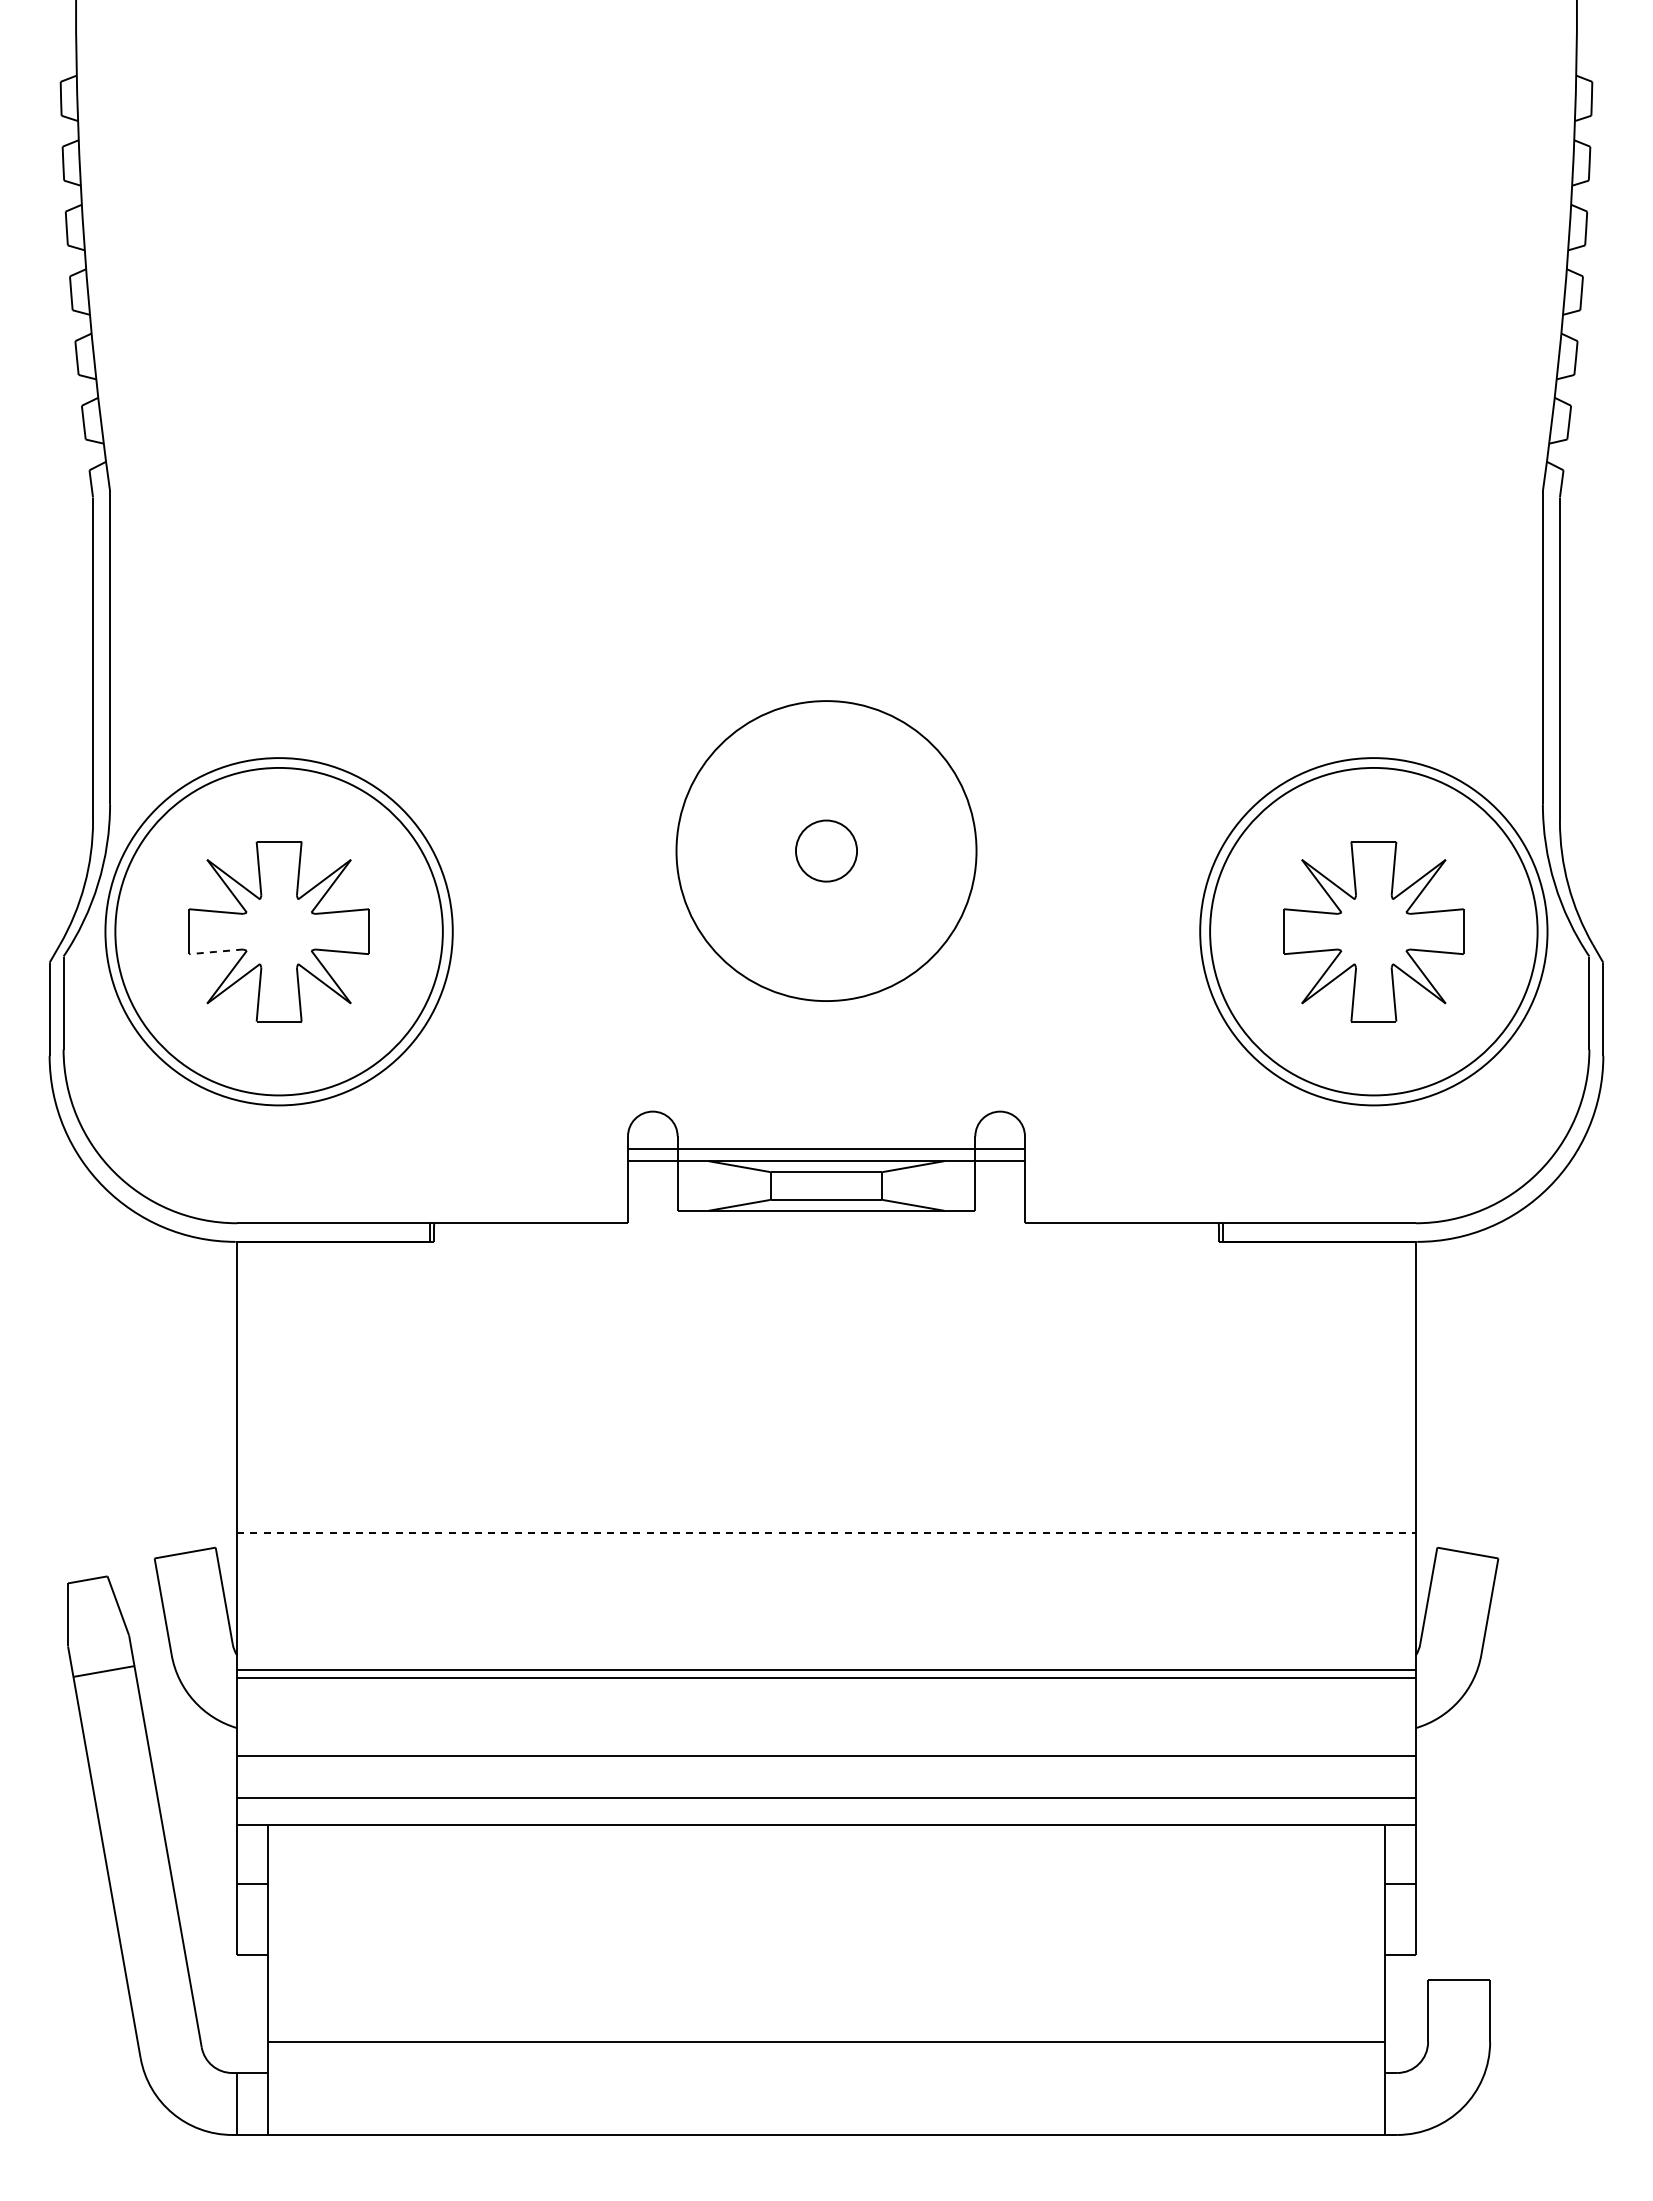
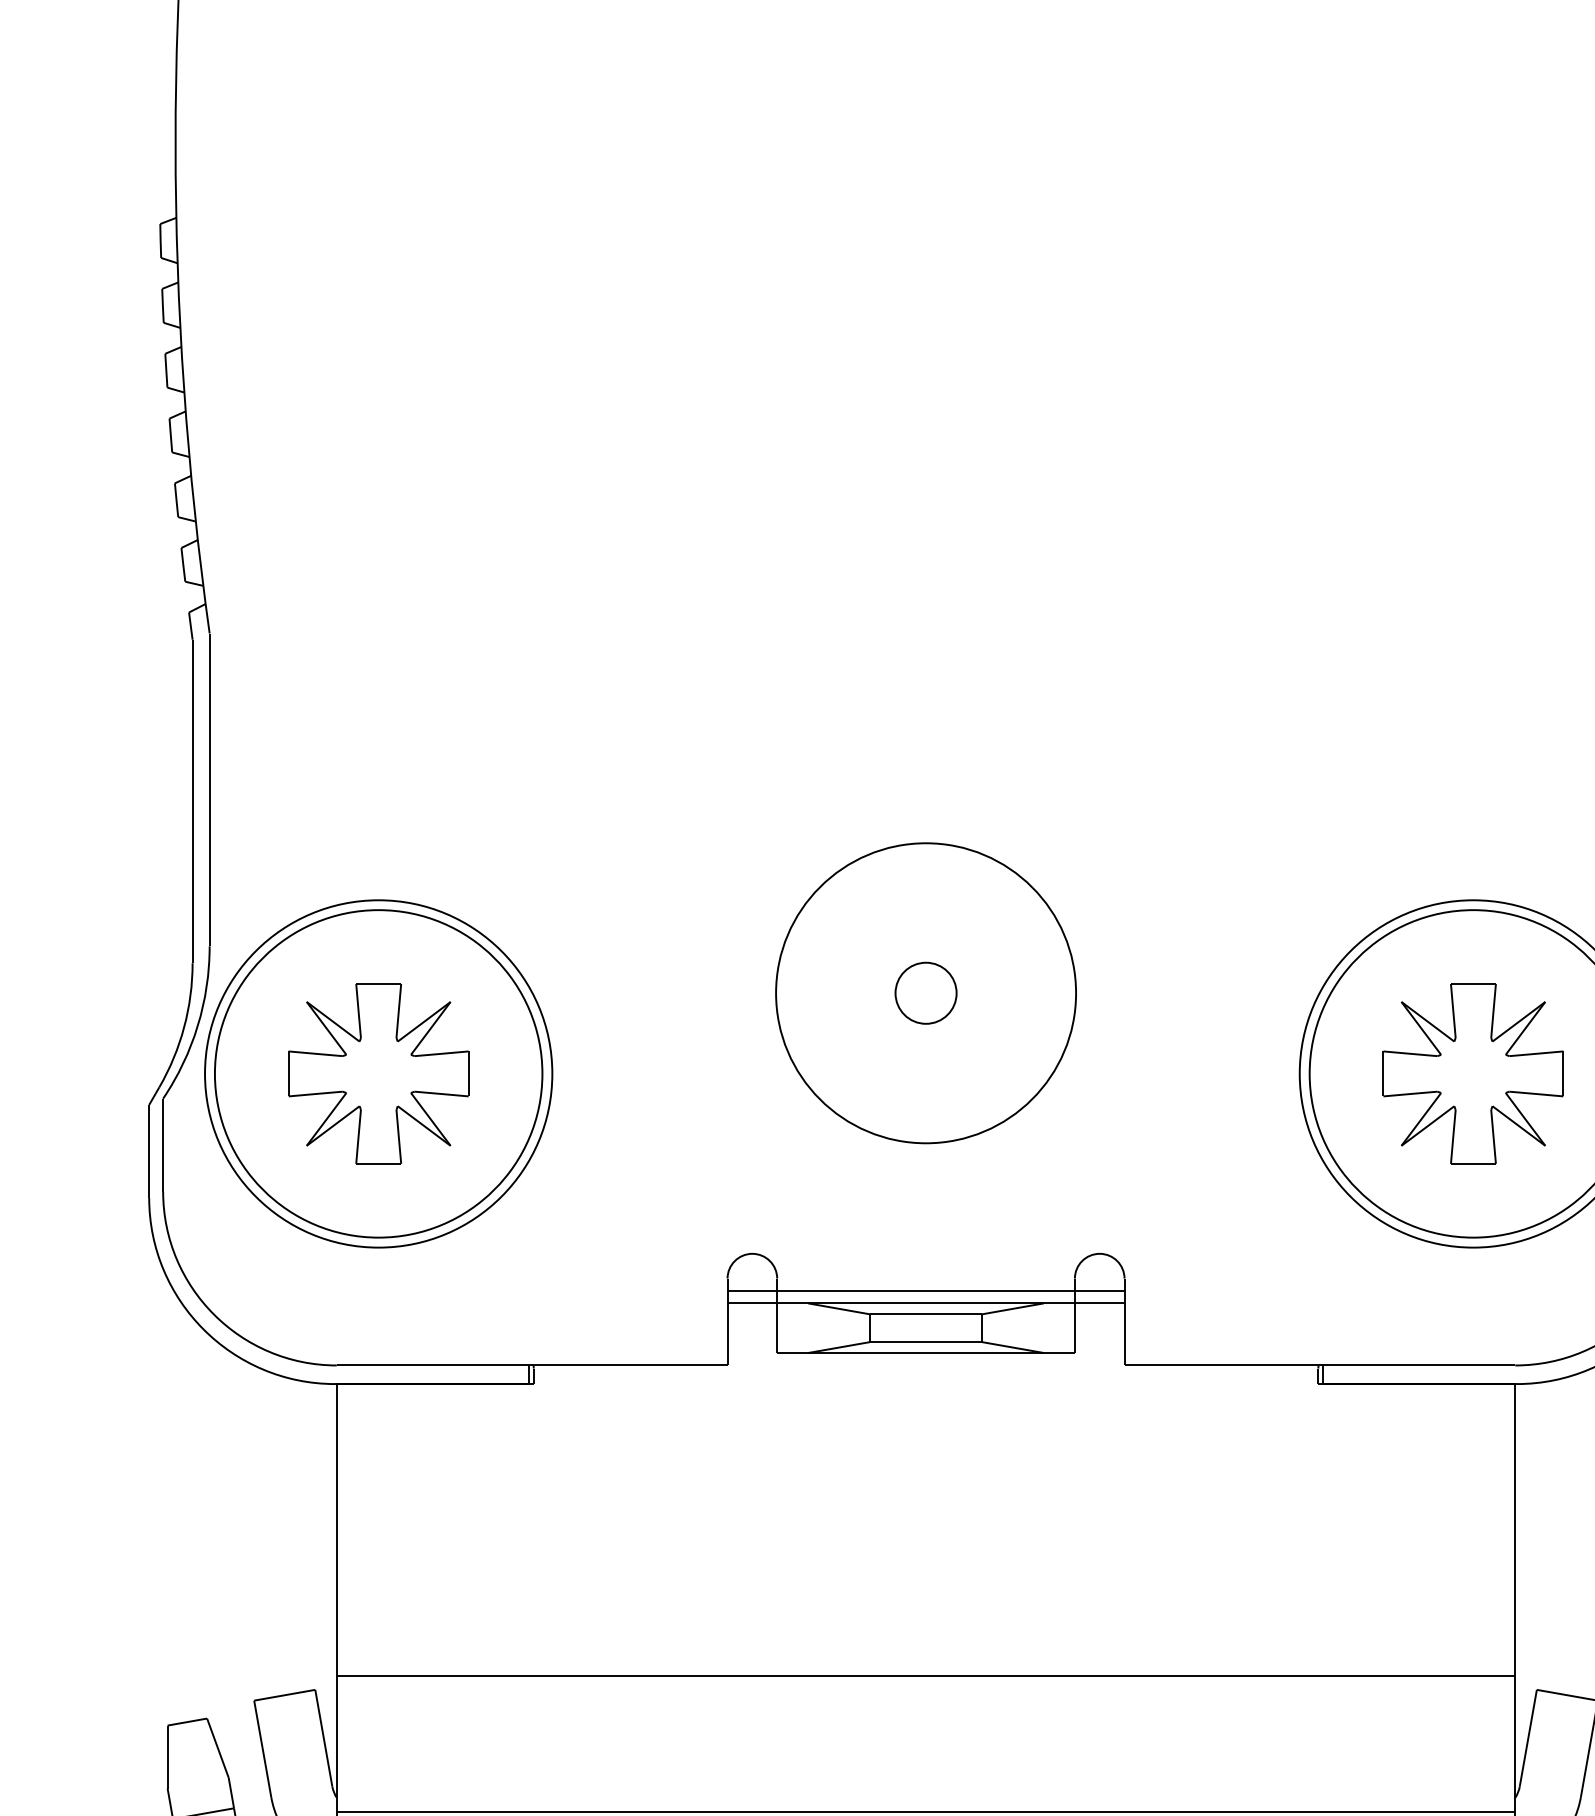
line: (215, 951) -> (315, 1093), dashed -> solid
line: (826, 1533) -> (926, 1675), dashed -> solid

